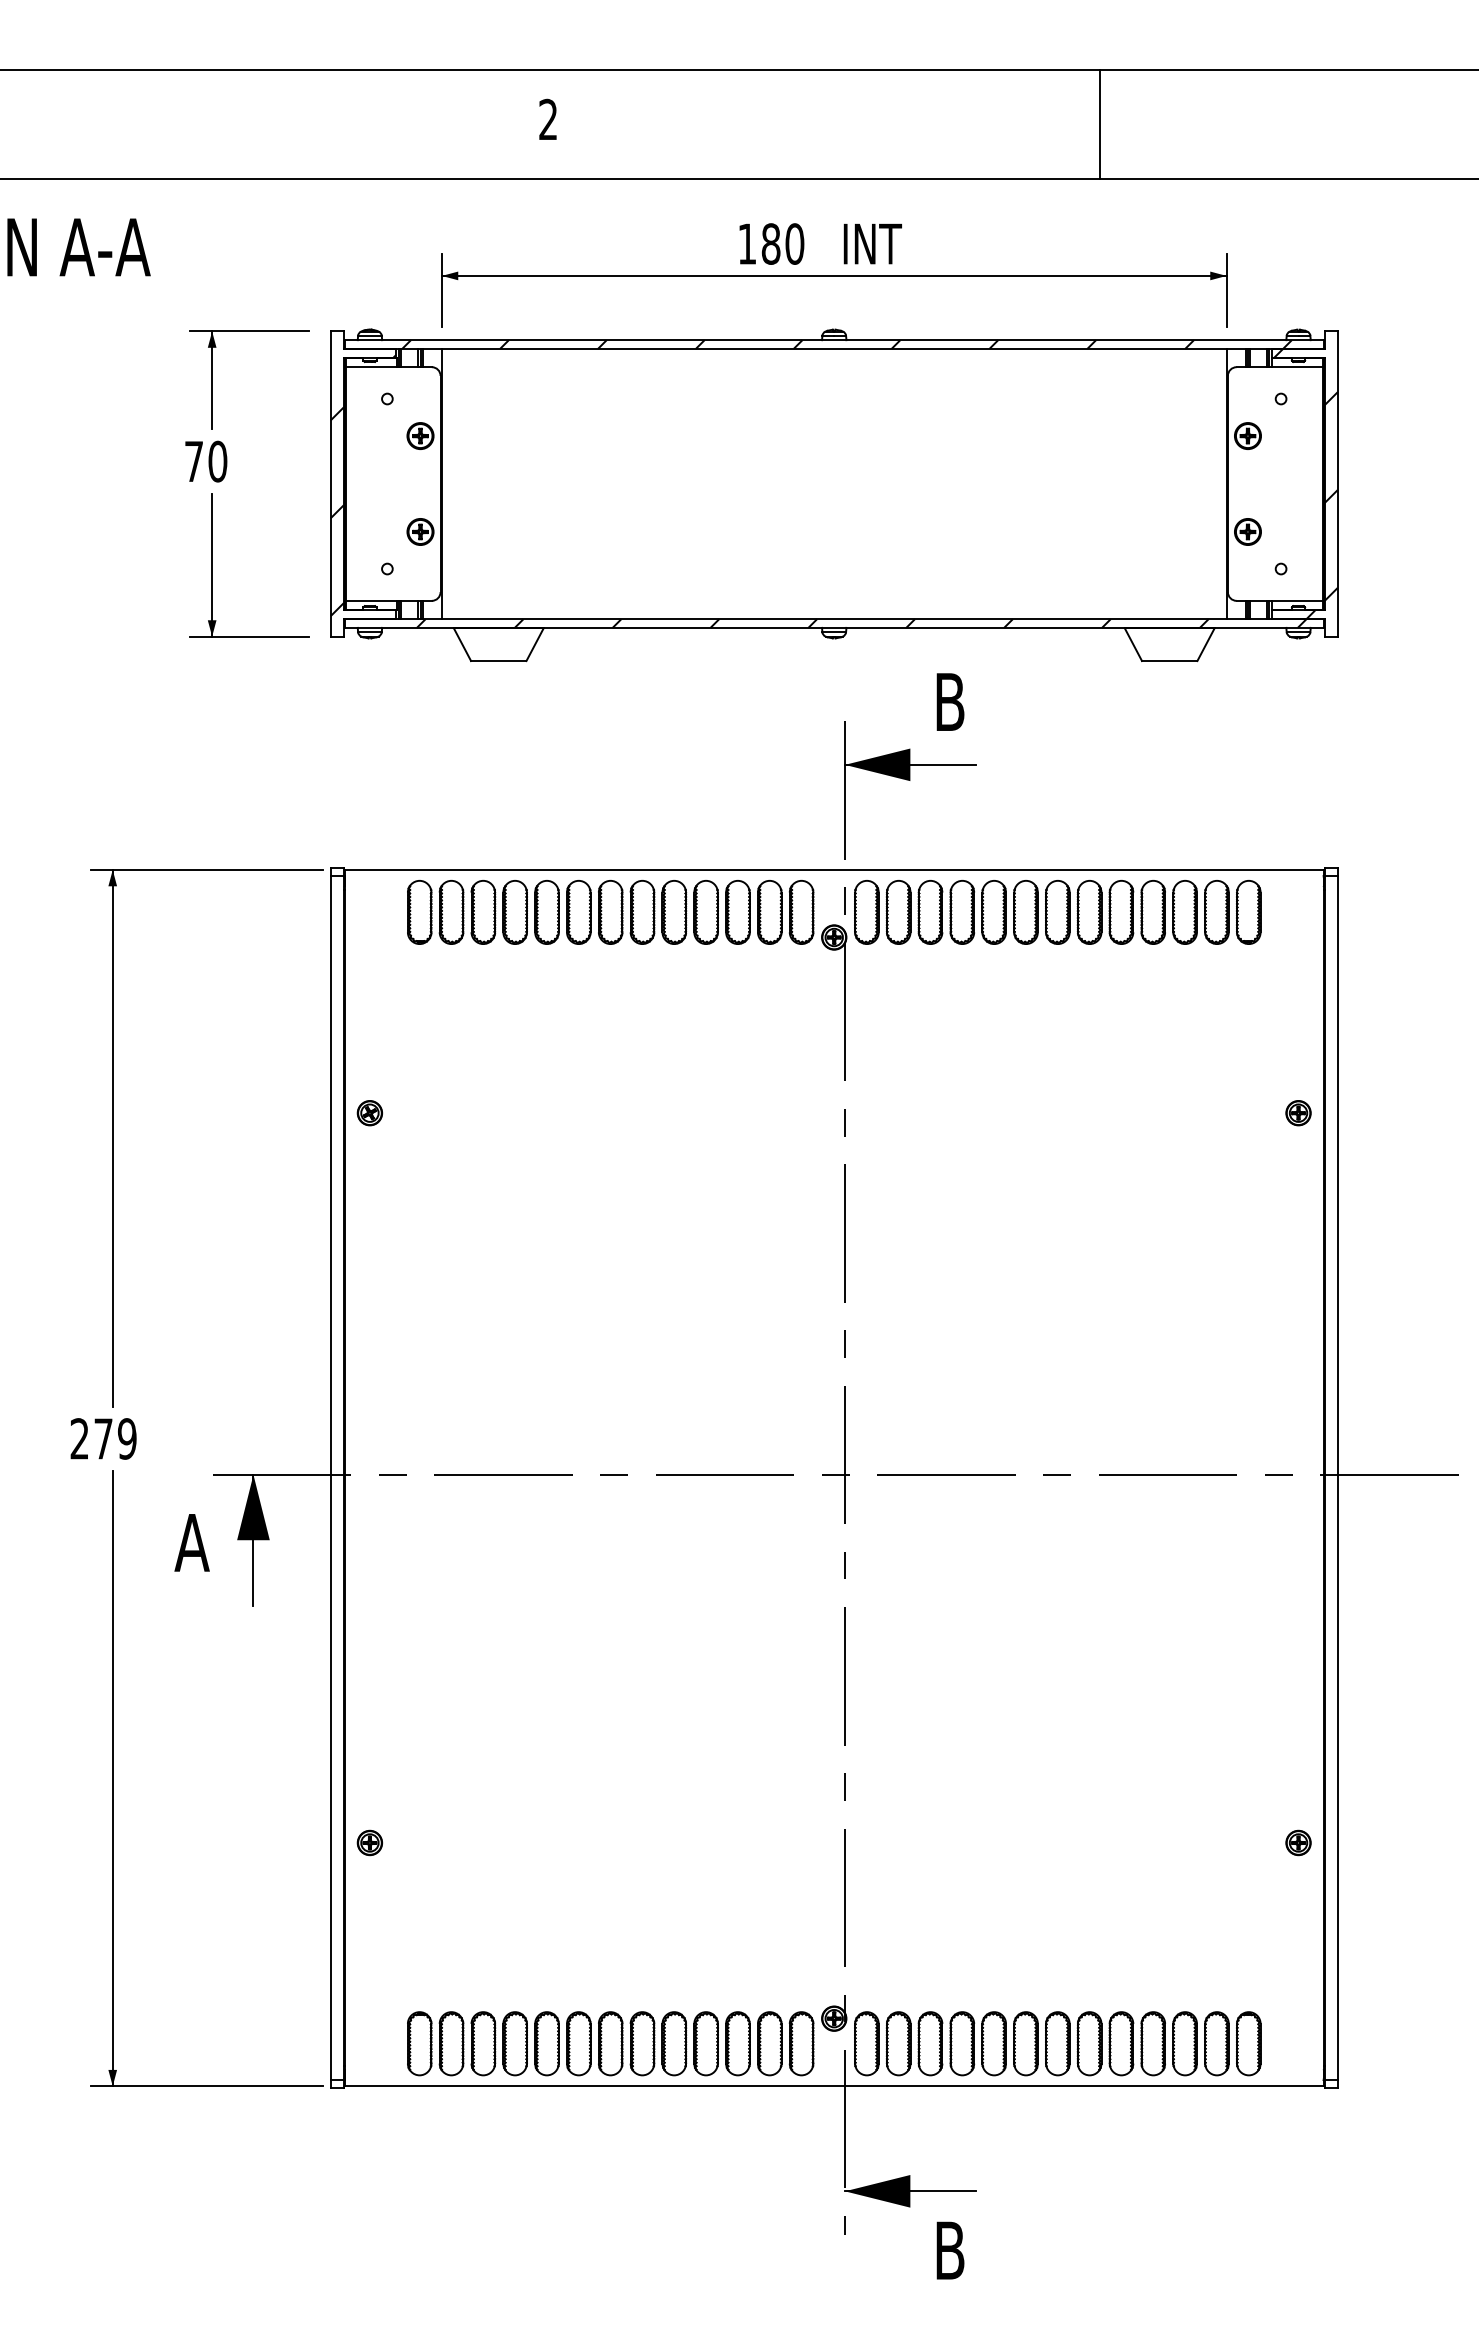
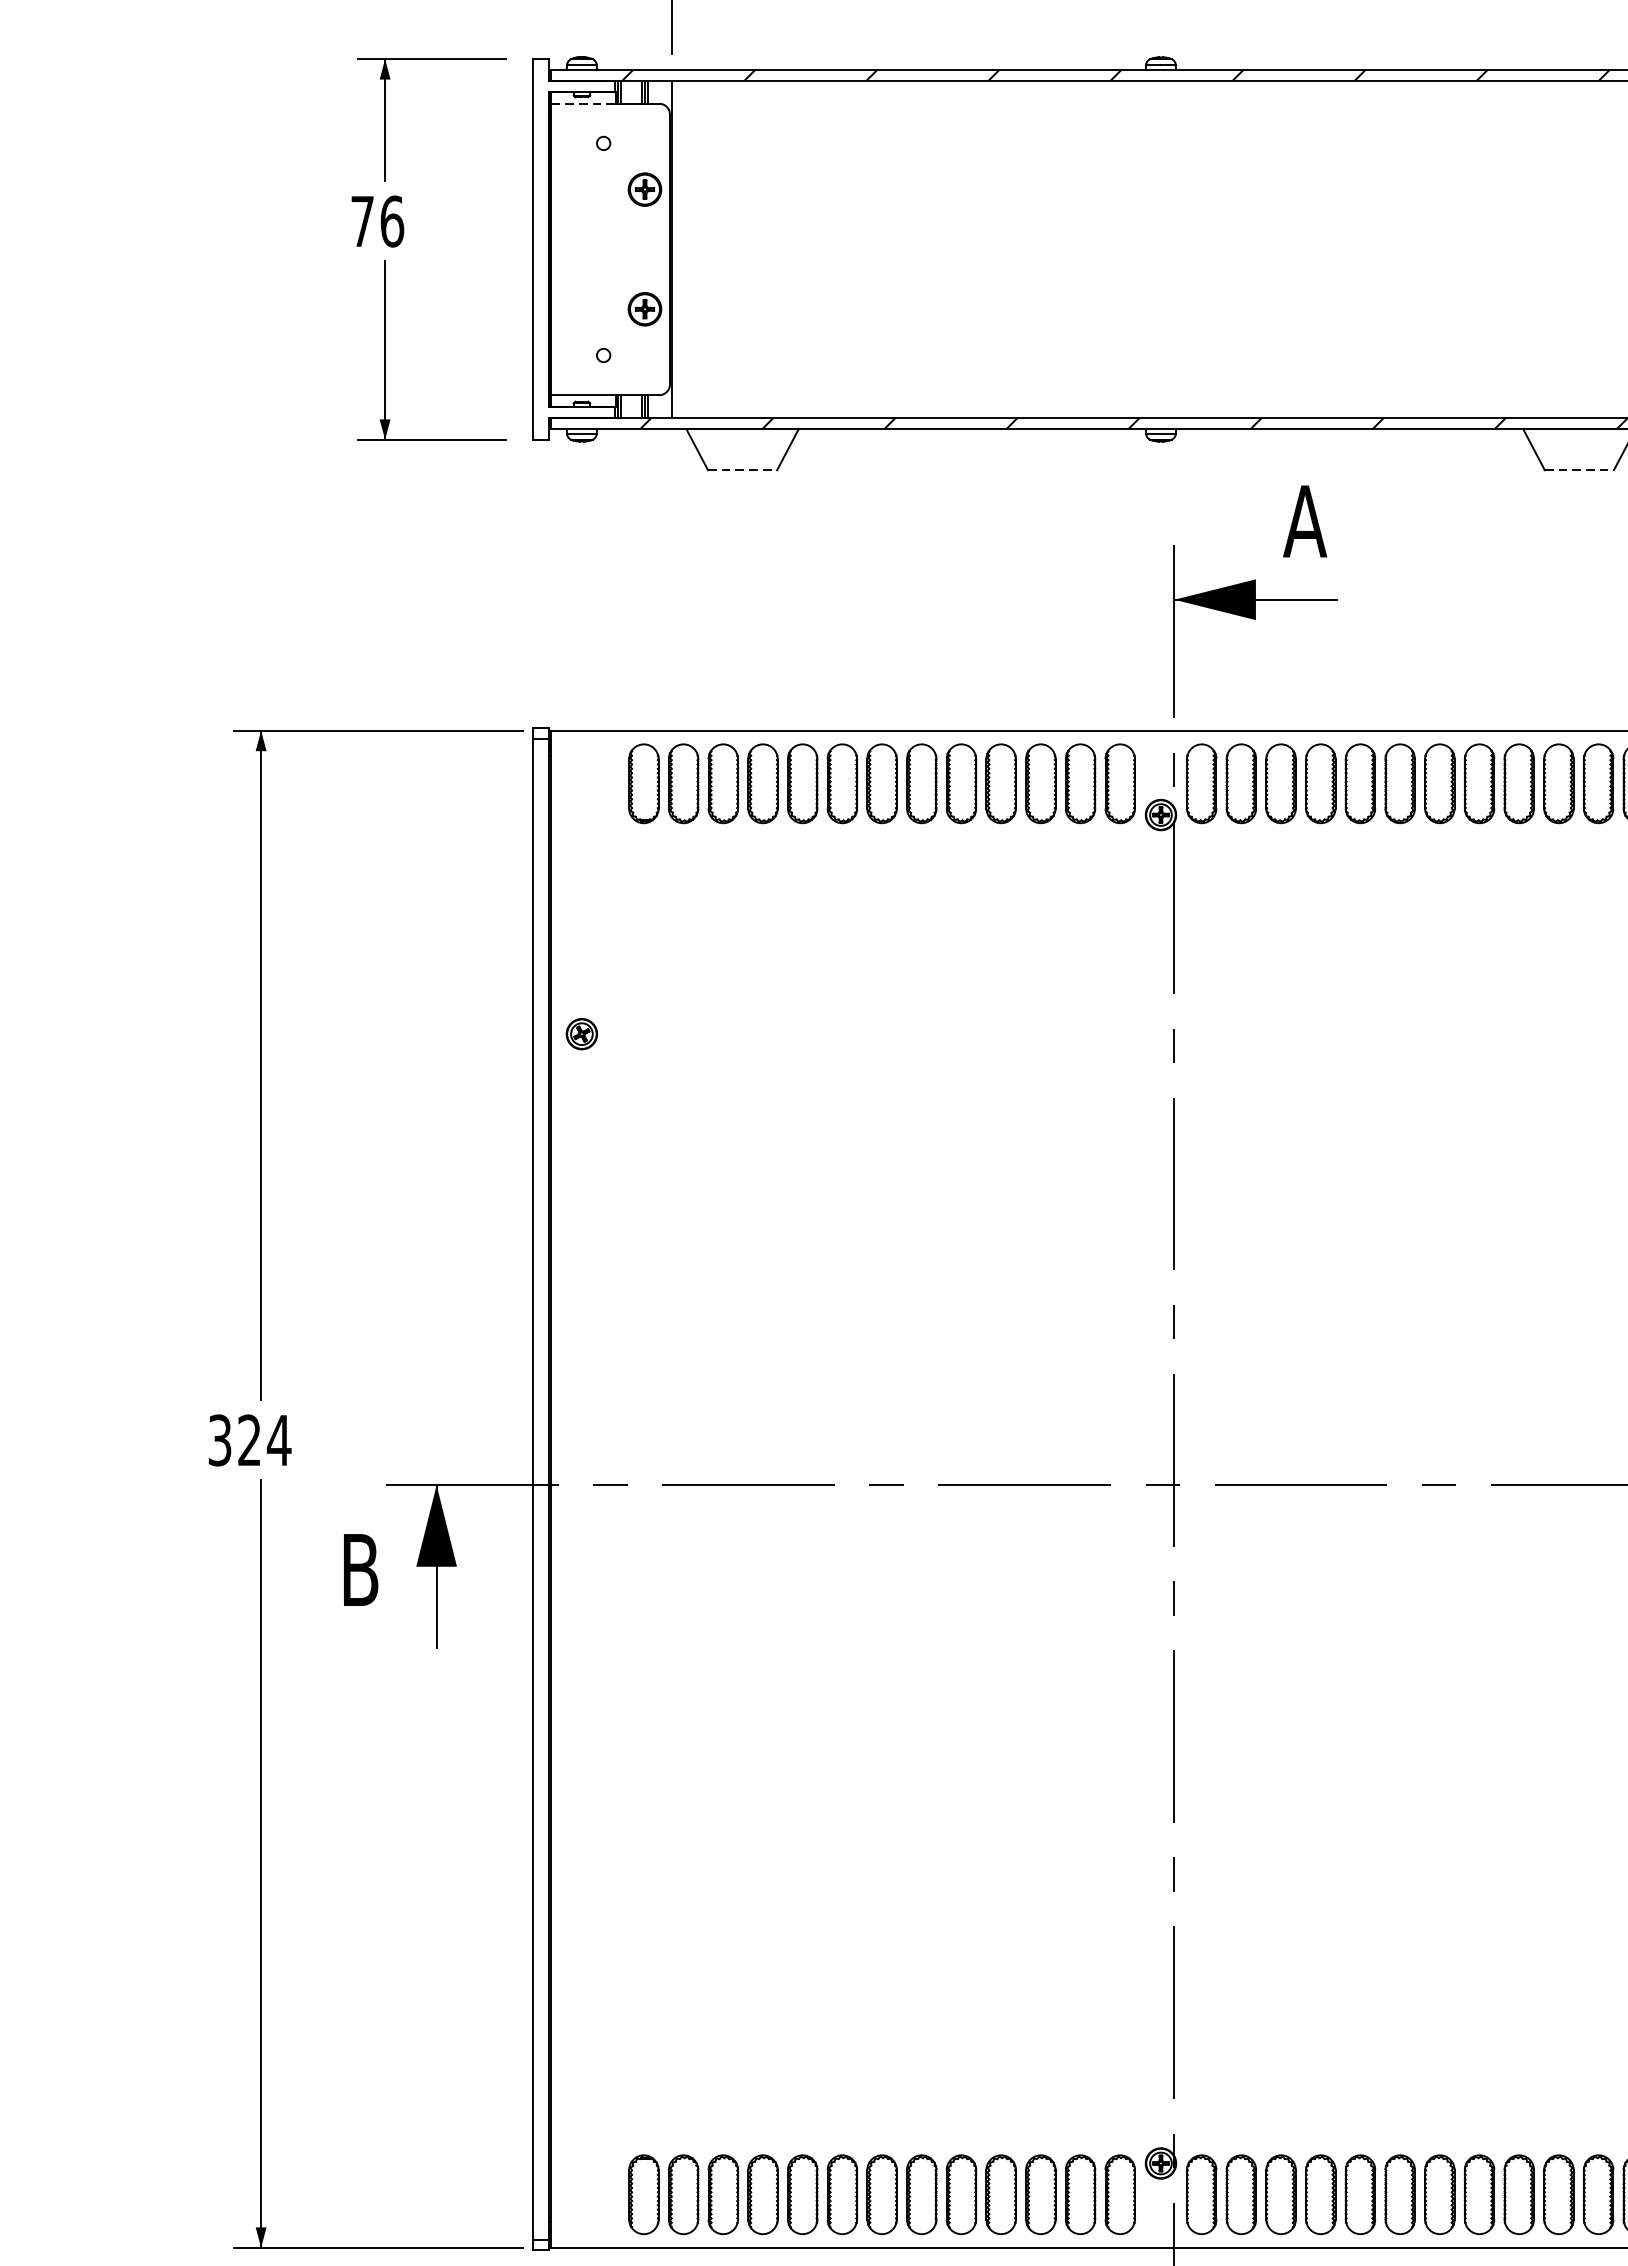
line: (371, 367) -> (583, 104), solid -> dashed
text: (217, 461) -> (391, 221), 70 -> 76
hatch: (363, 485) -> (573, 251), removed
line: (498, 661) -> (742, 470), solid -> dashed
line: (1169, 661) -> (1579, 470), solid -> dashed
text: (949, 701) -> (1304, 520), B -> A
text: (103, 1438) -> (249, 1439), 279 -> 324
text: (191, 1542) -> (359, 1569), A -> B
part: (369, 1842) -> (581, 1943), removed

